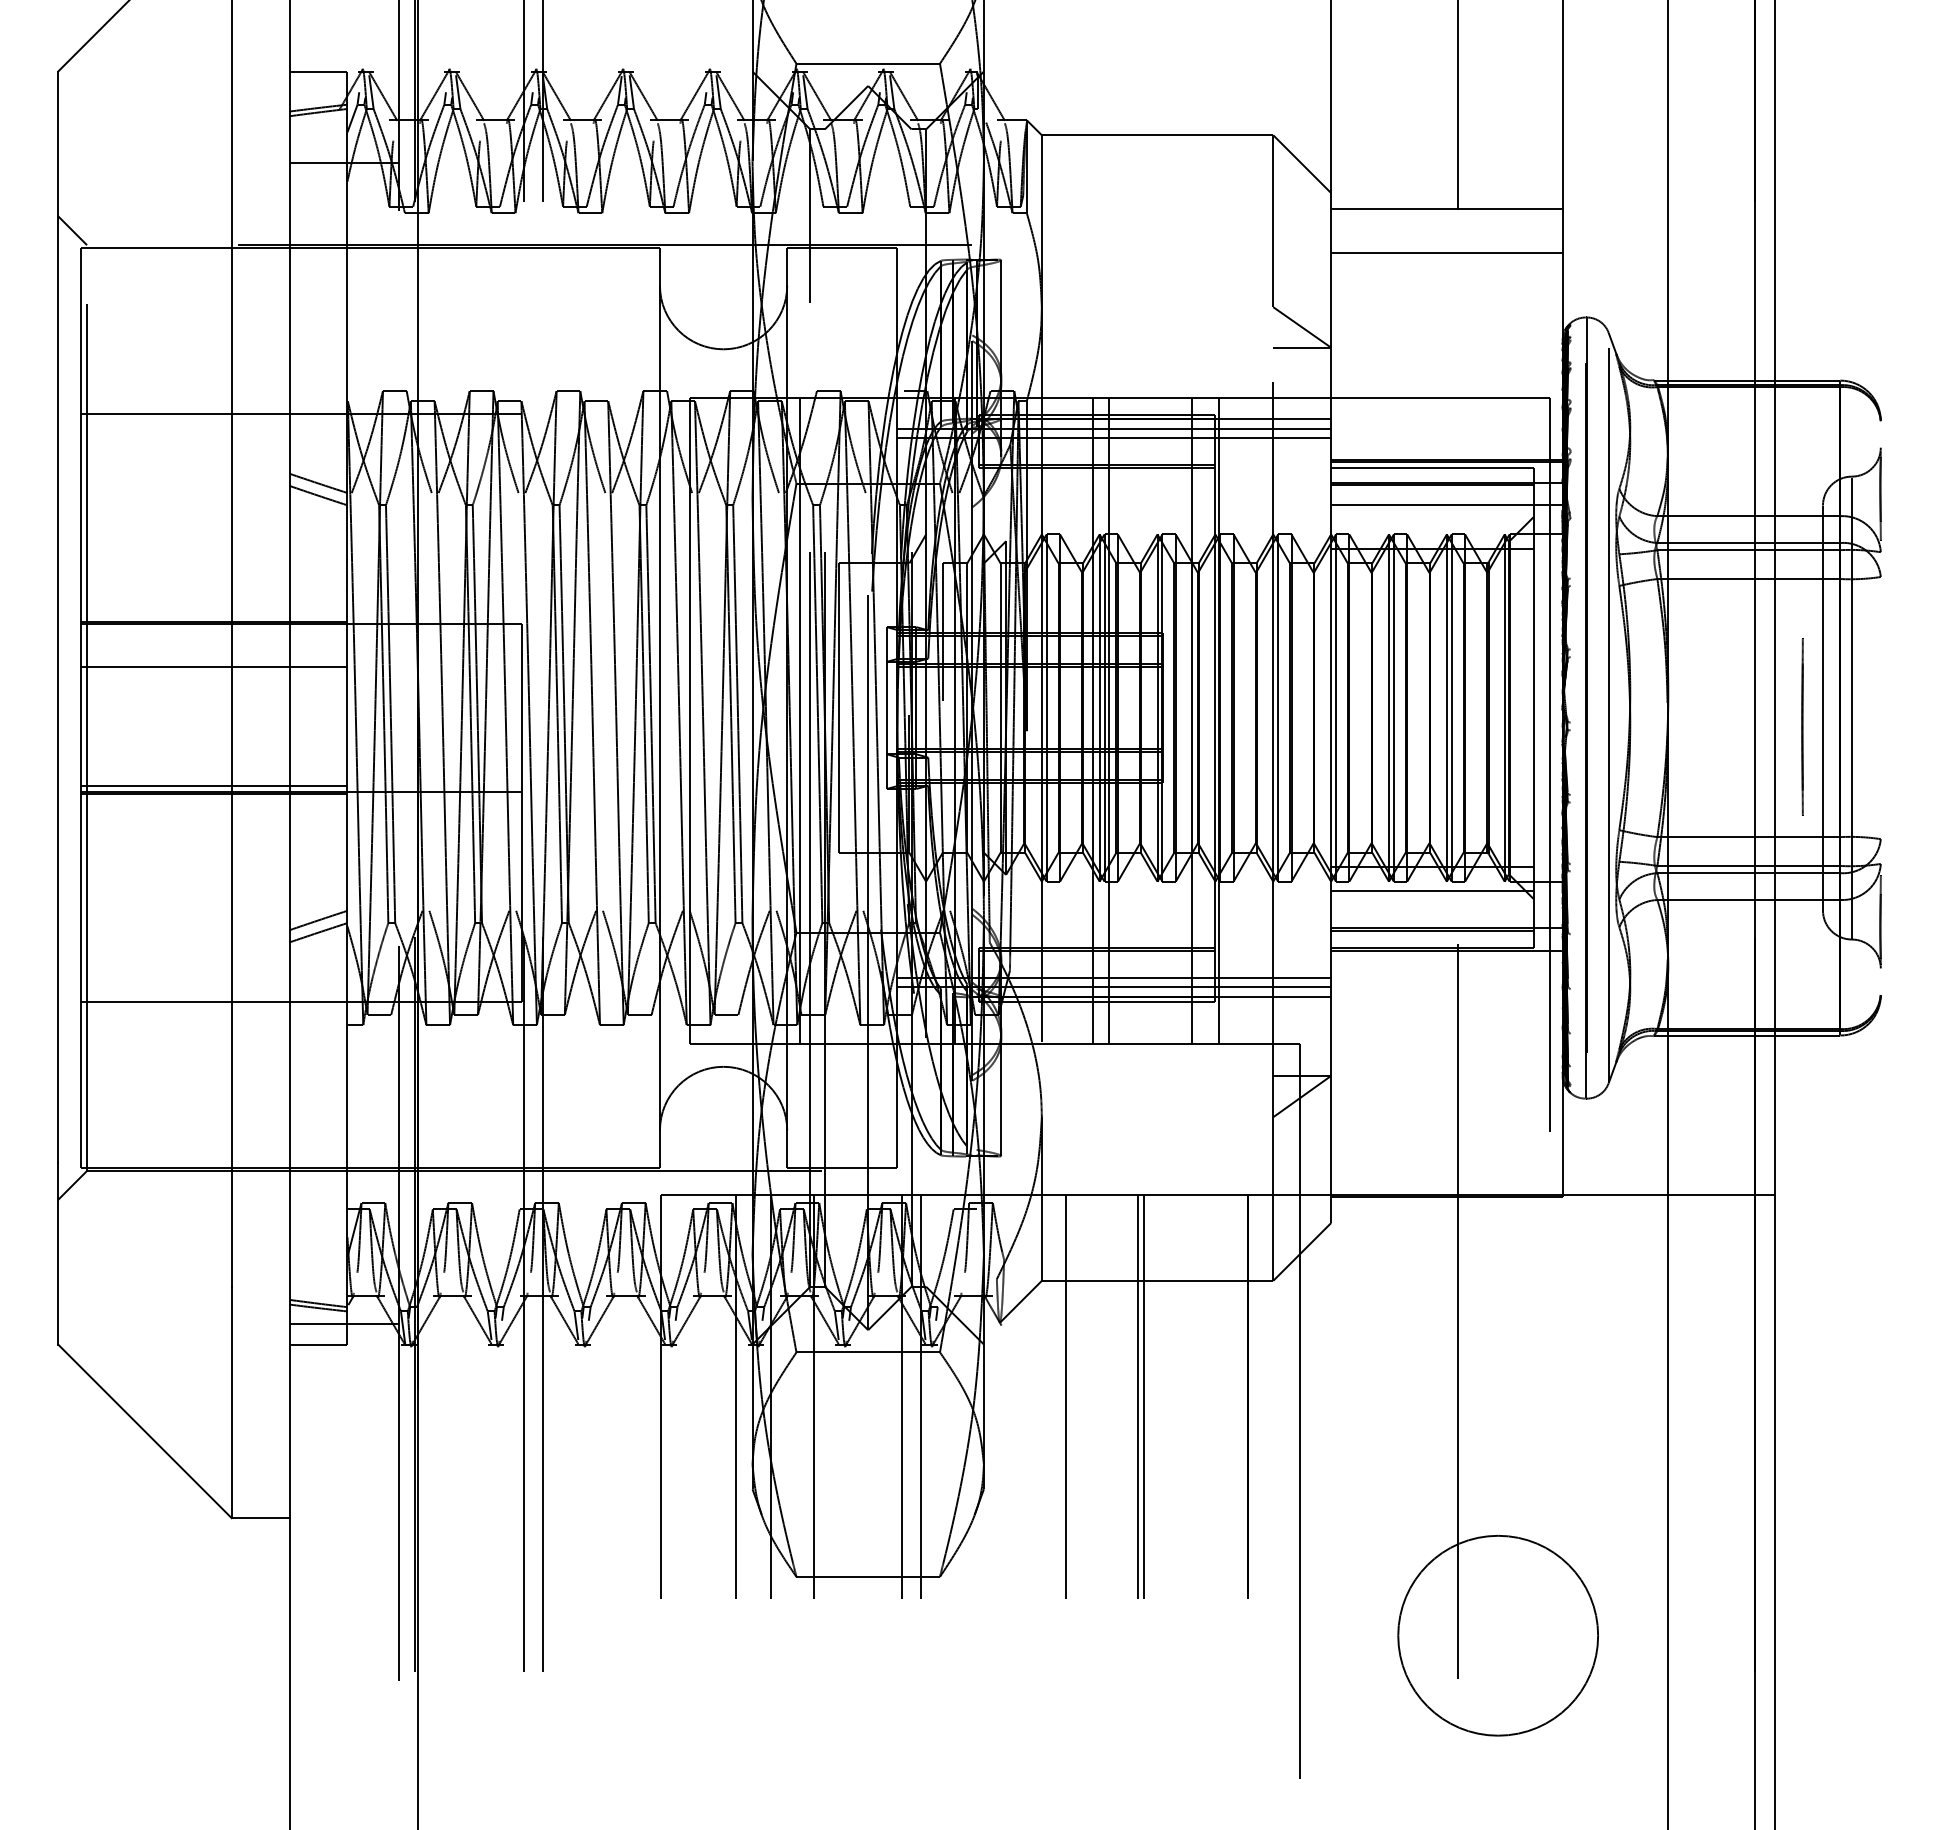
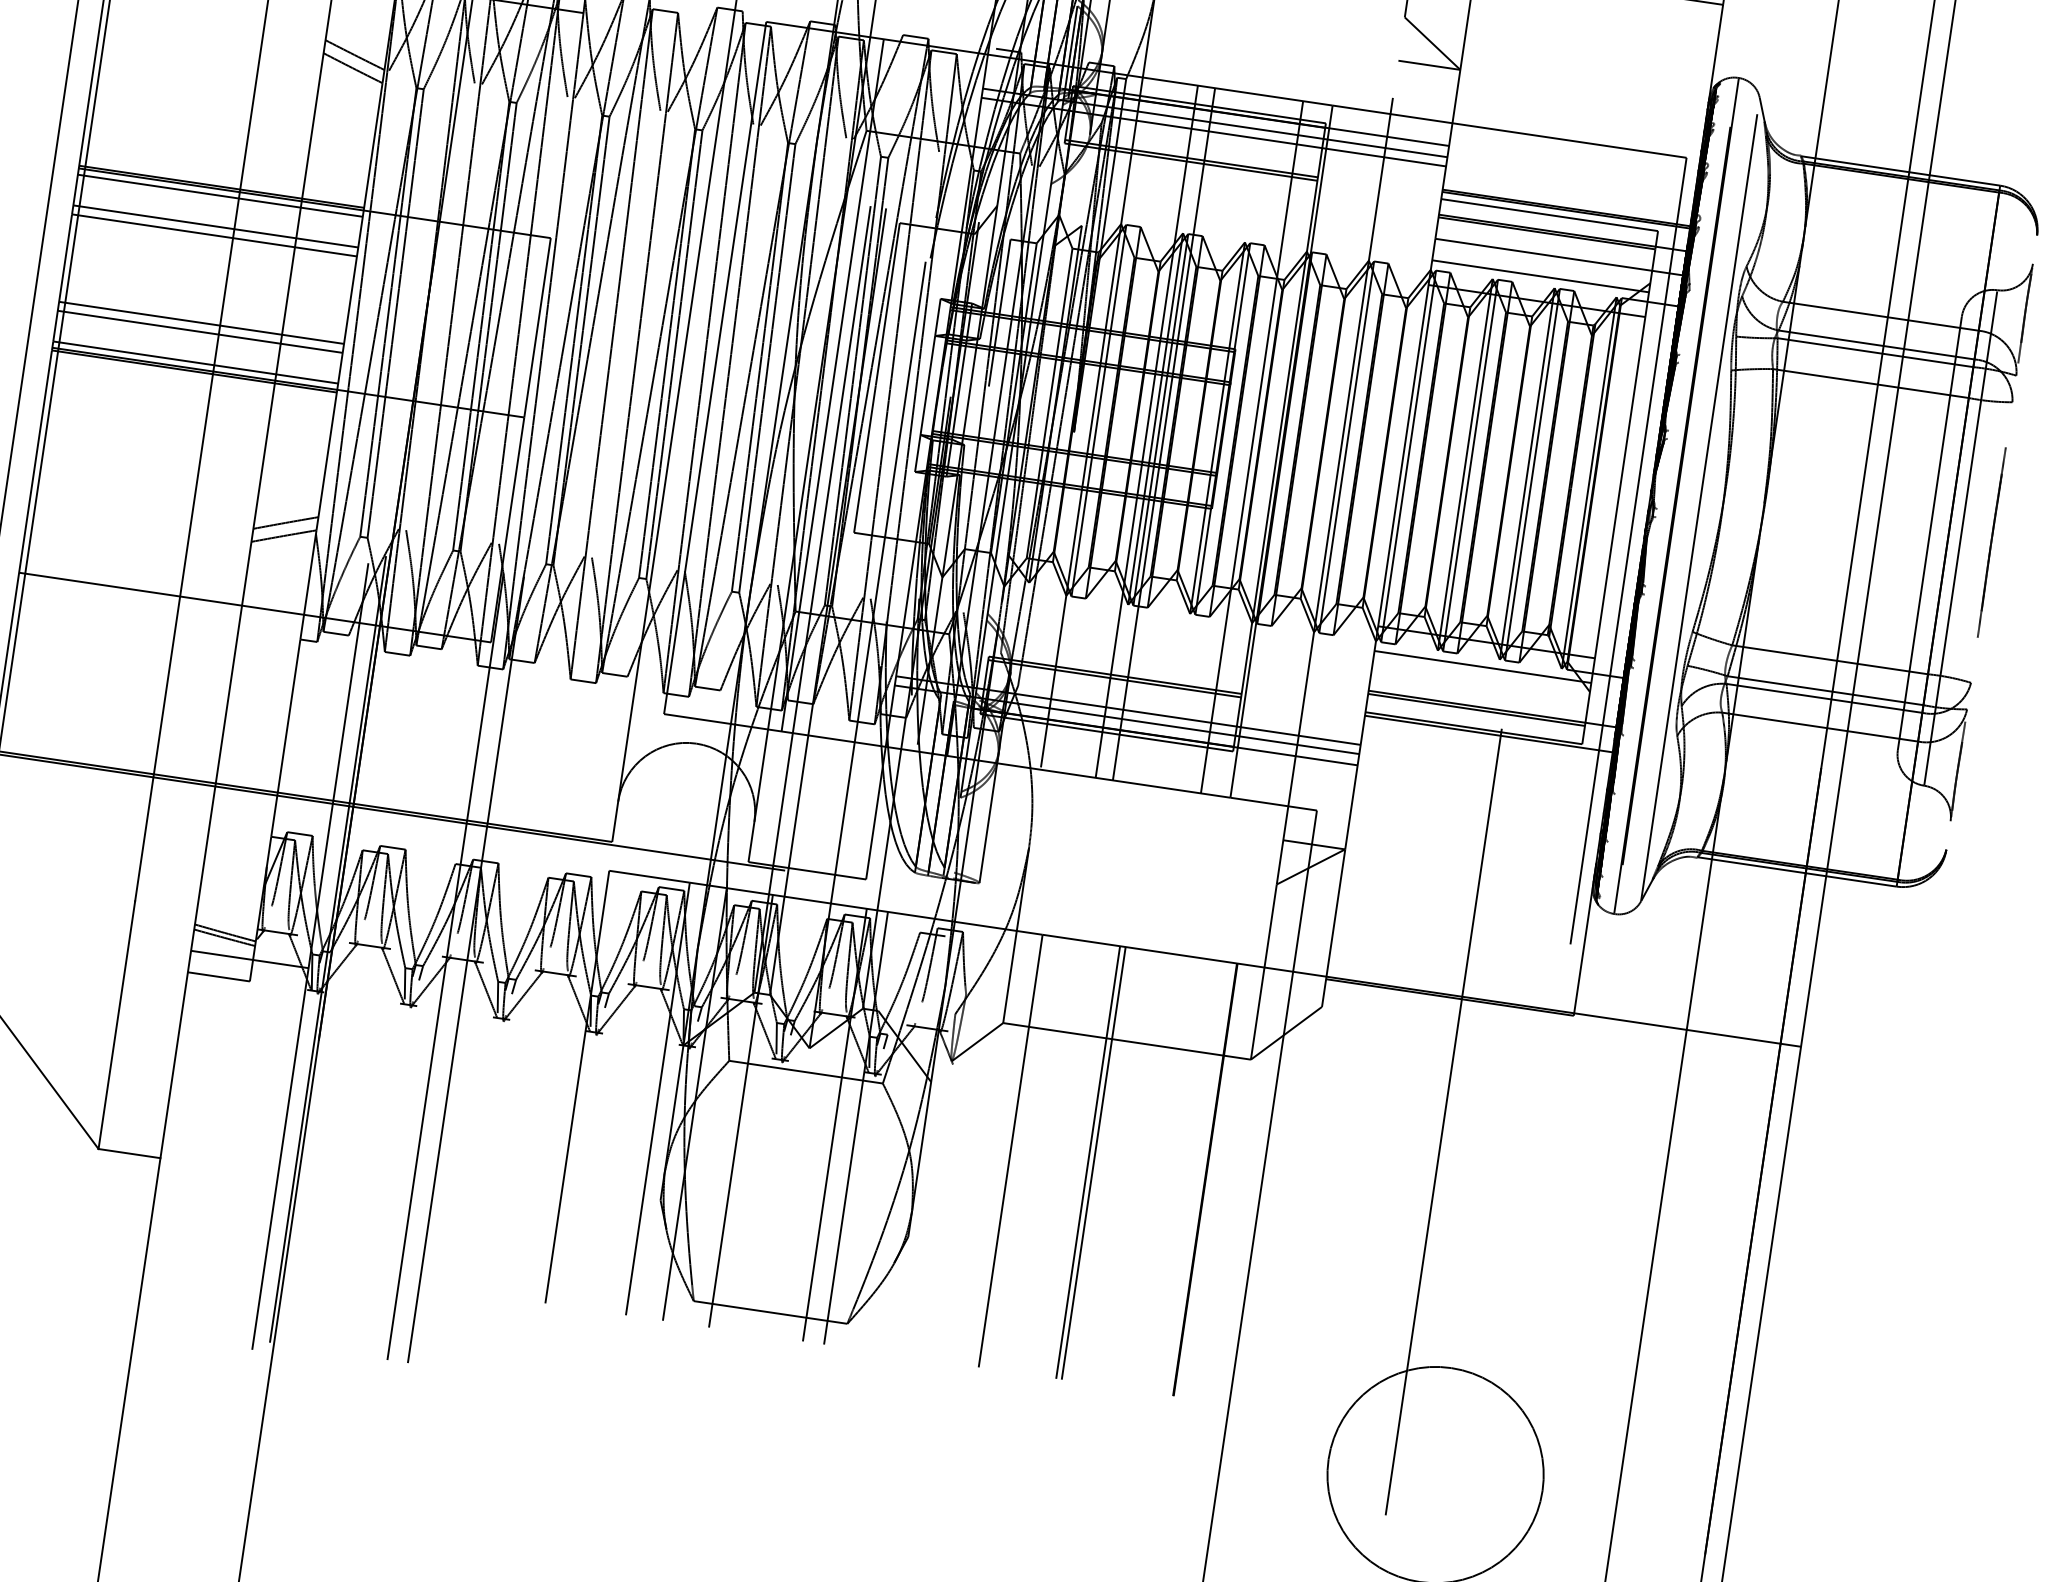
line: (1432, 525) -> (1540, 276), added
line: (214, 630) -> (220, 196), added
line: (214, 658) -> (215, 226), added
line: (1802, 726) -> (1991, 541), moved
line: (214, 748) -> (201, 322), added
line: (214, 757) -> (200, 332), added

